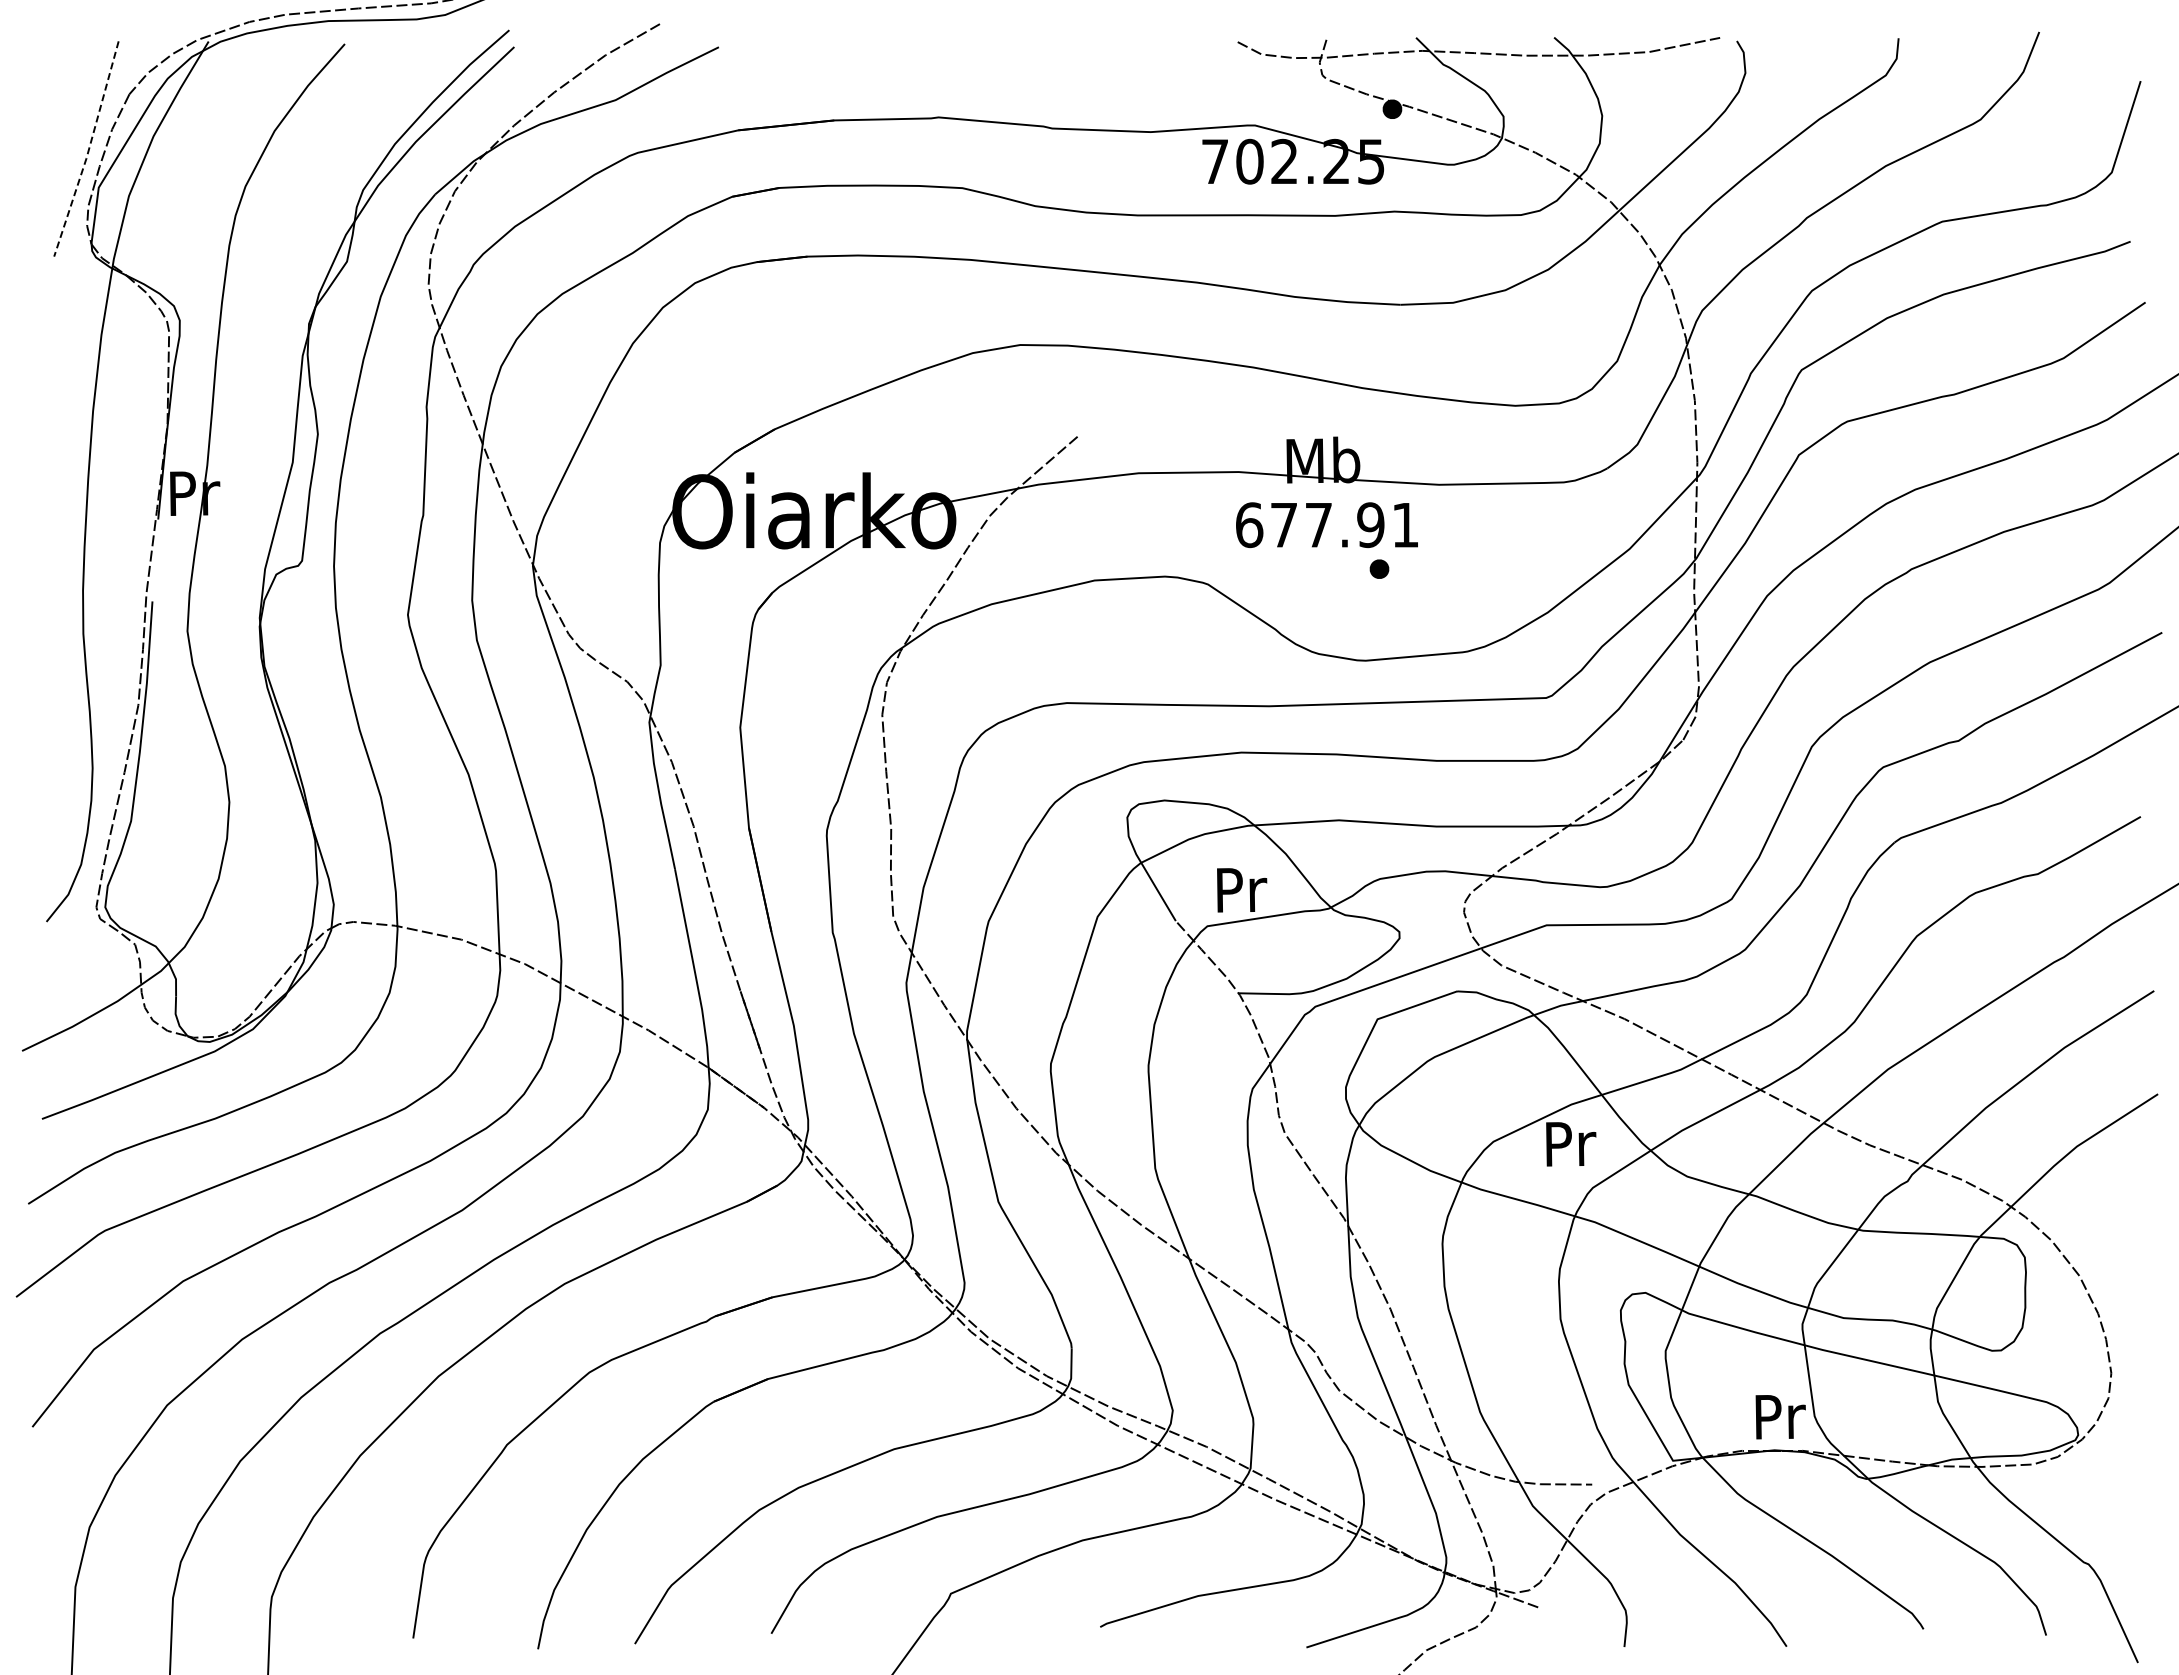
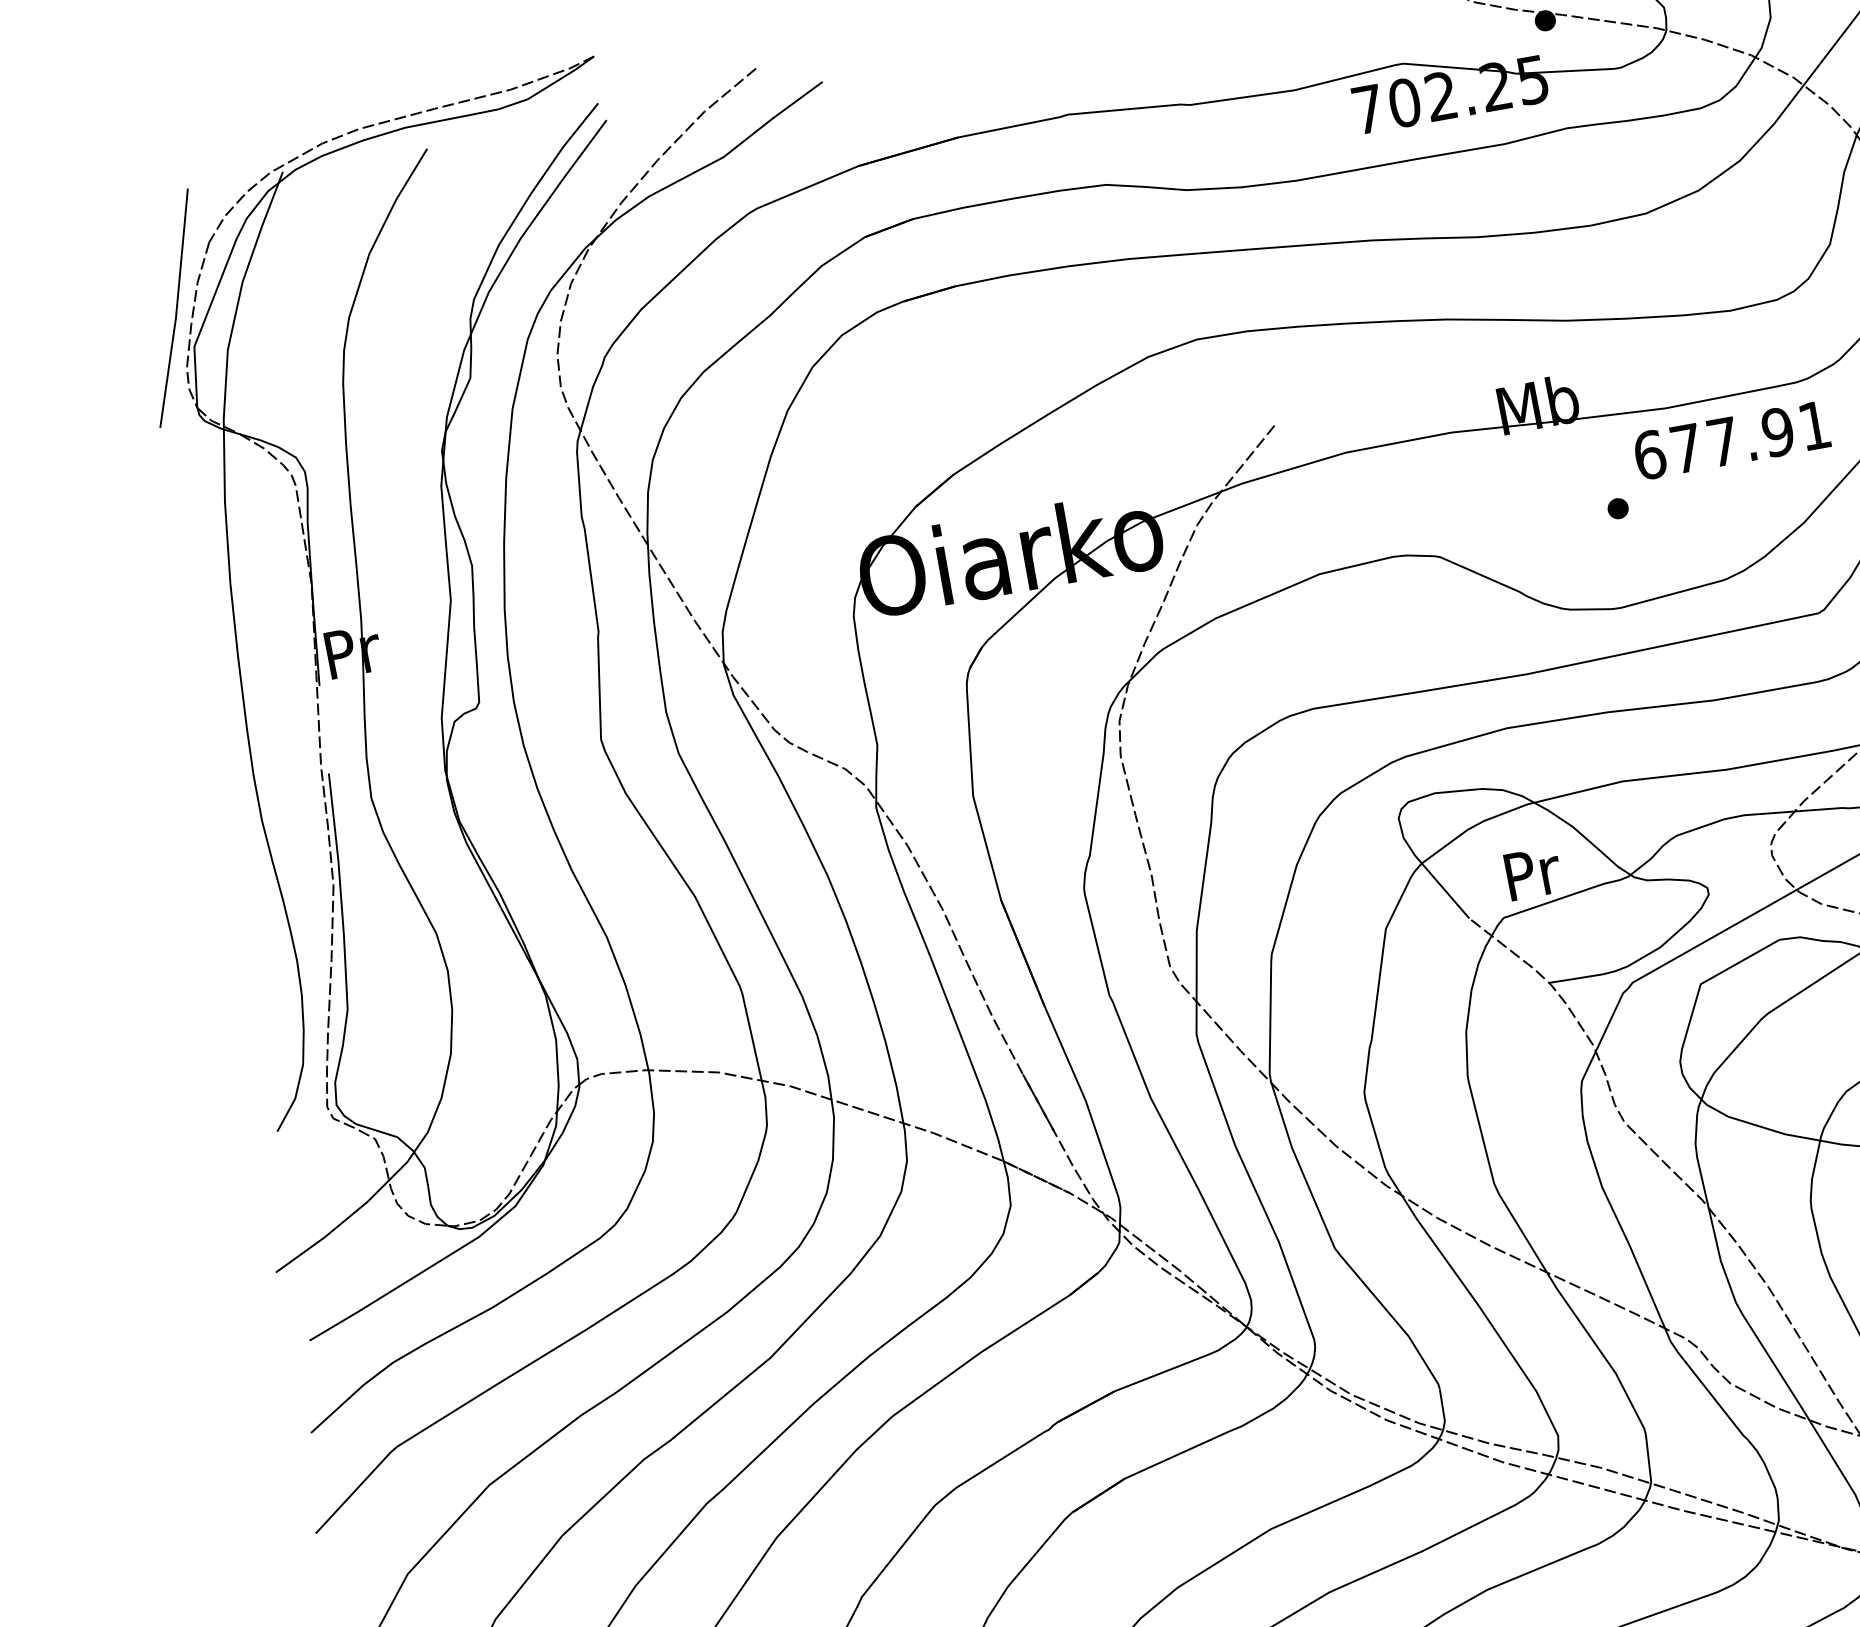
line: (88, 150) -> (176, 309), dashed -> solid
text: (1326, 525) -> (1731, 440), moved

